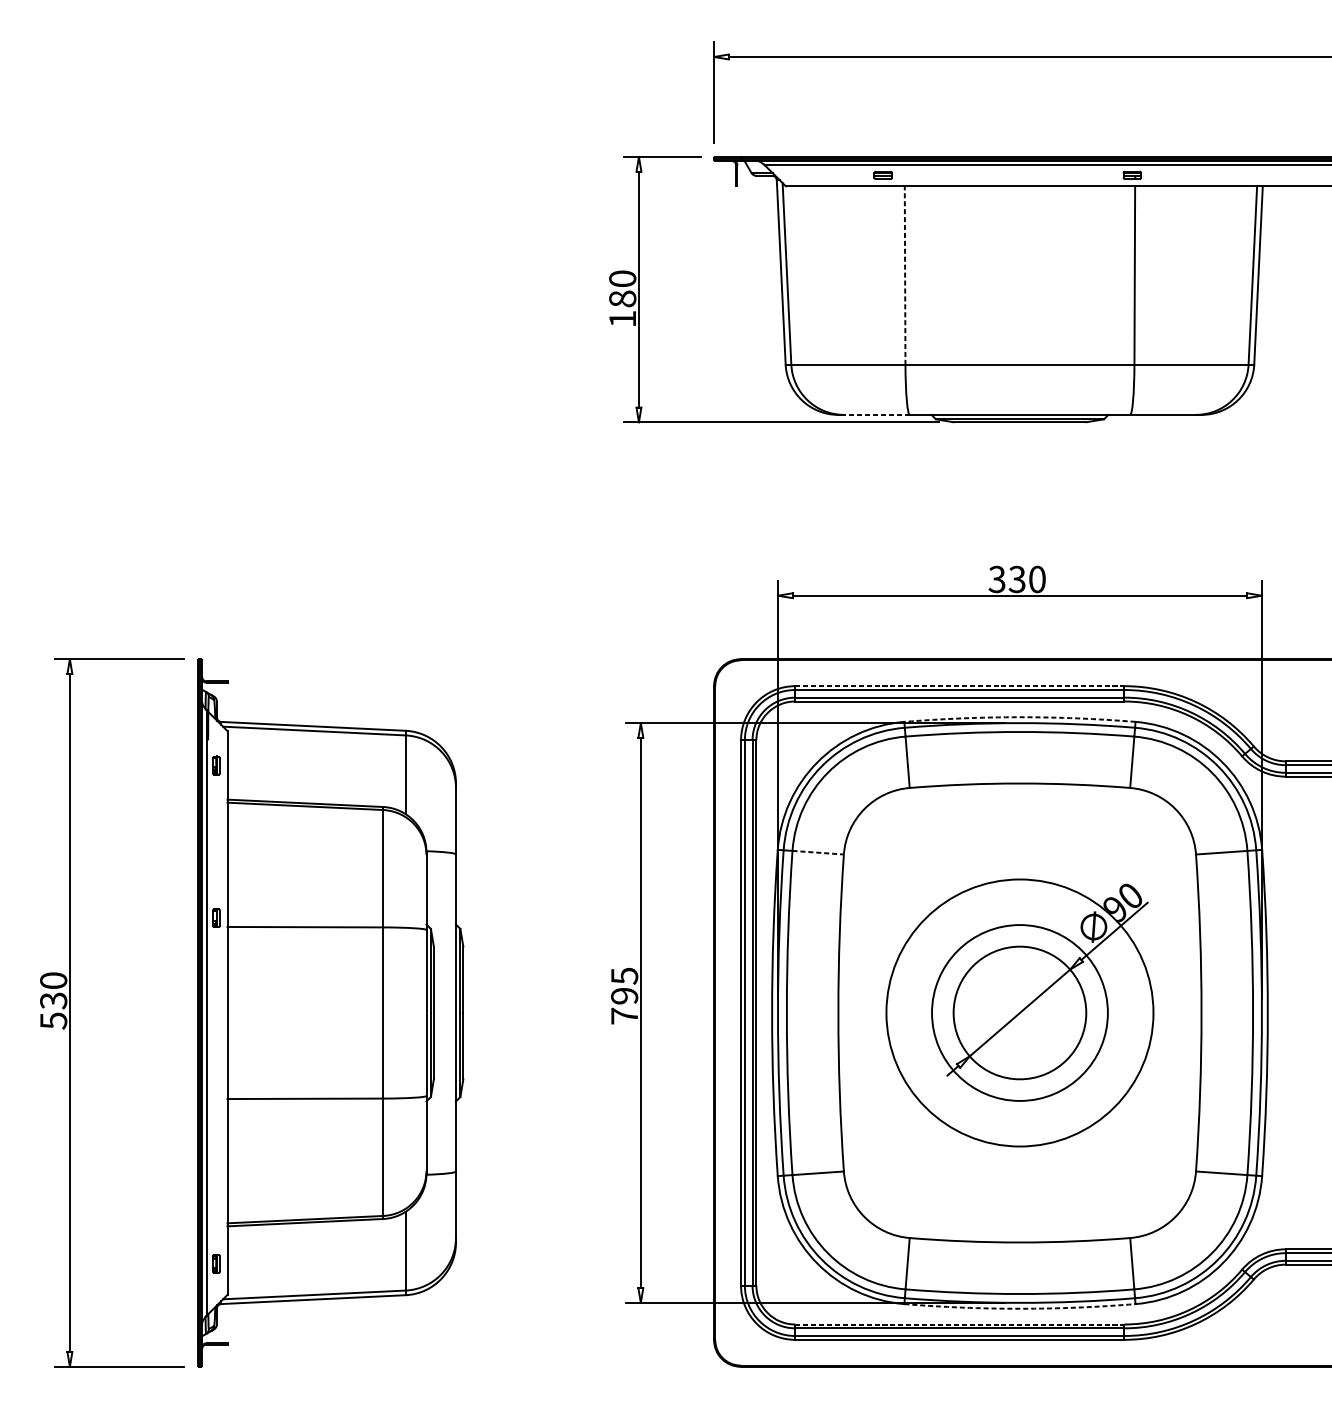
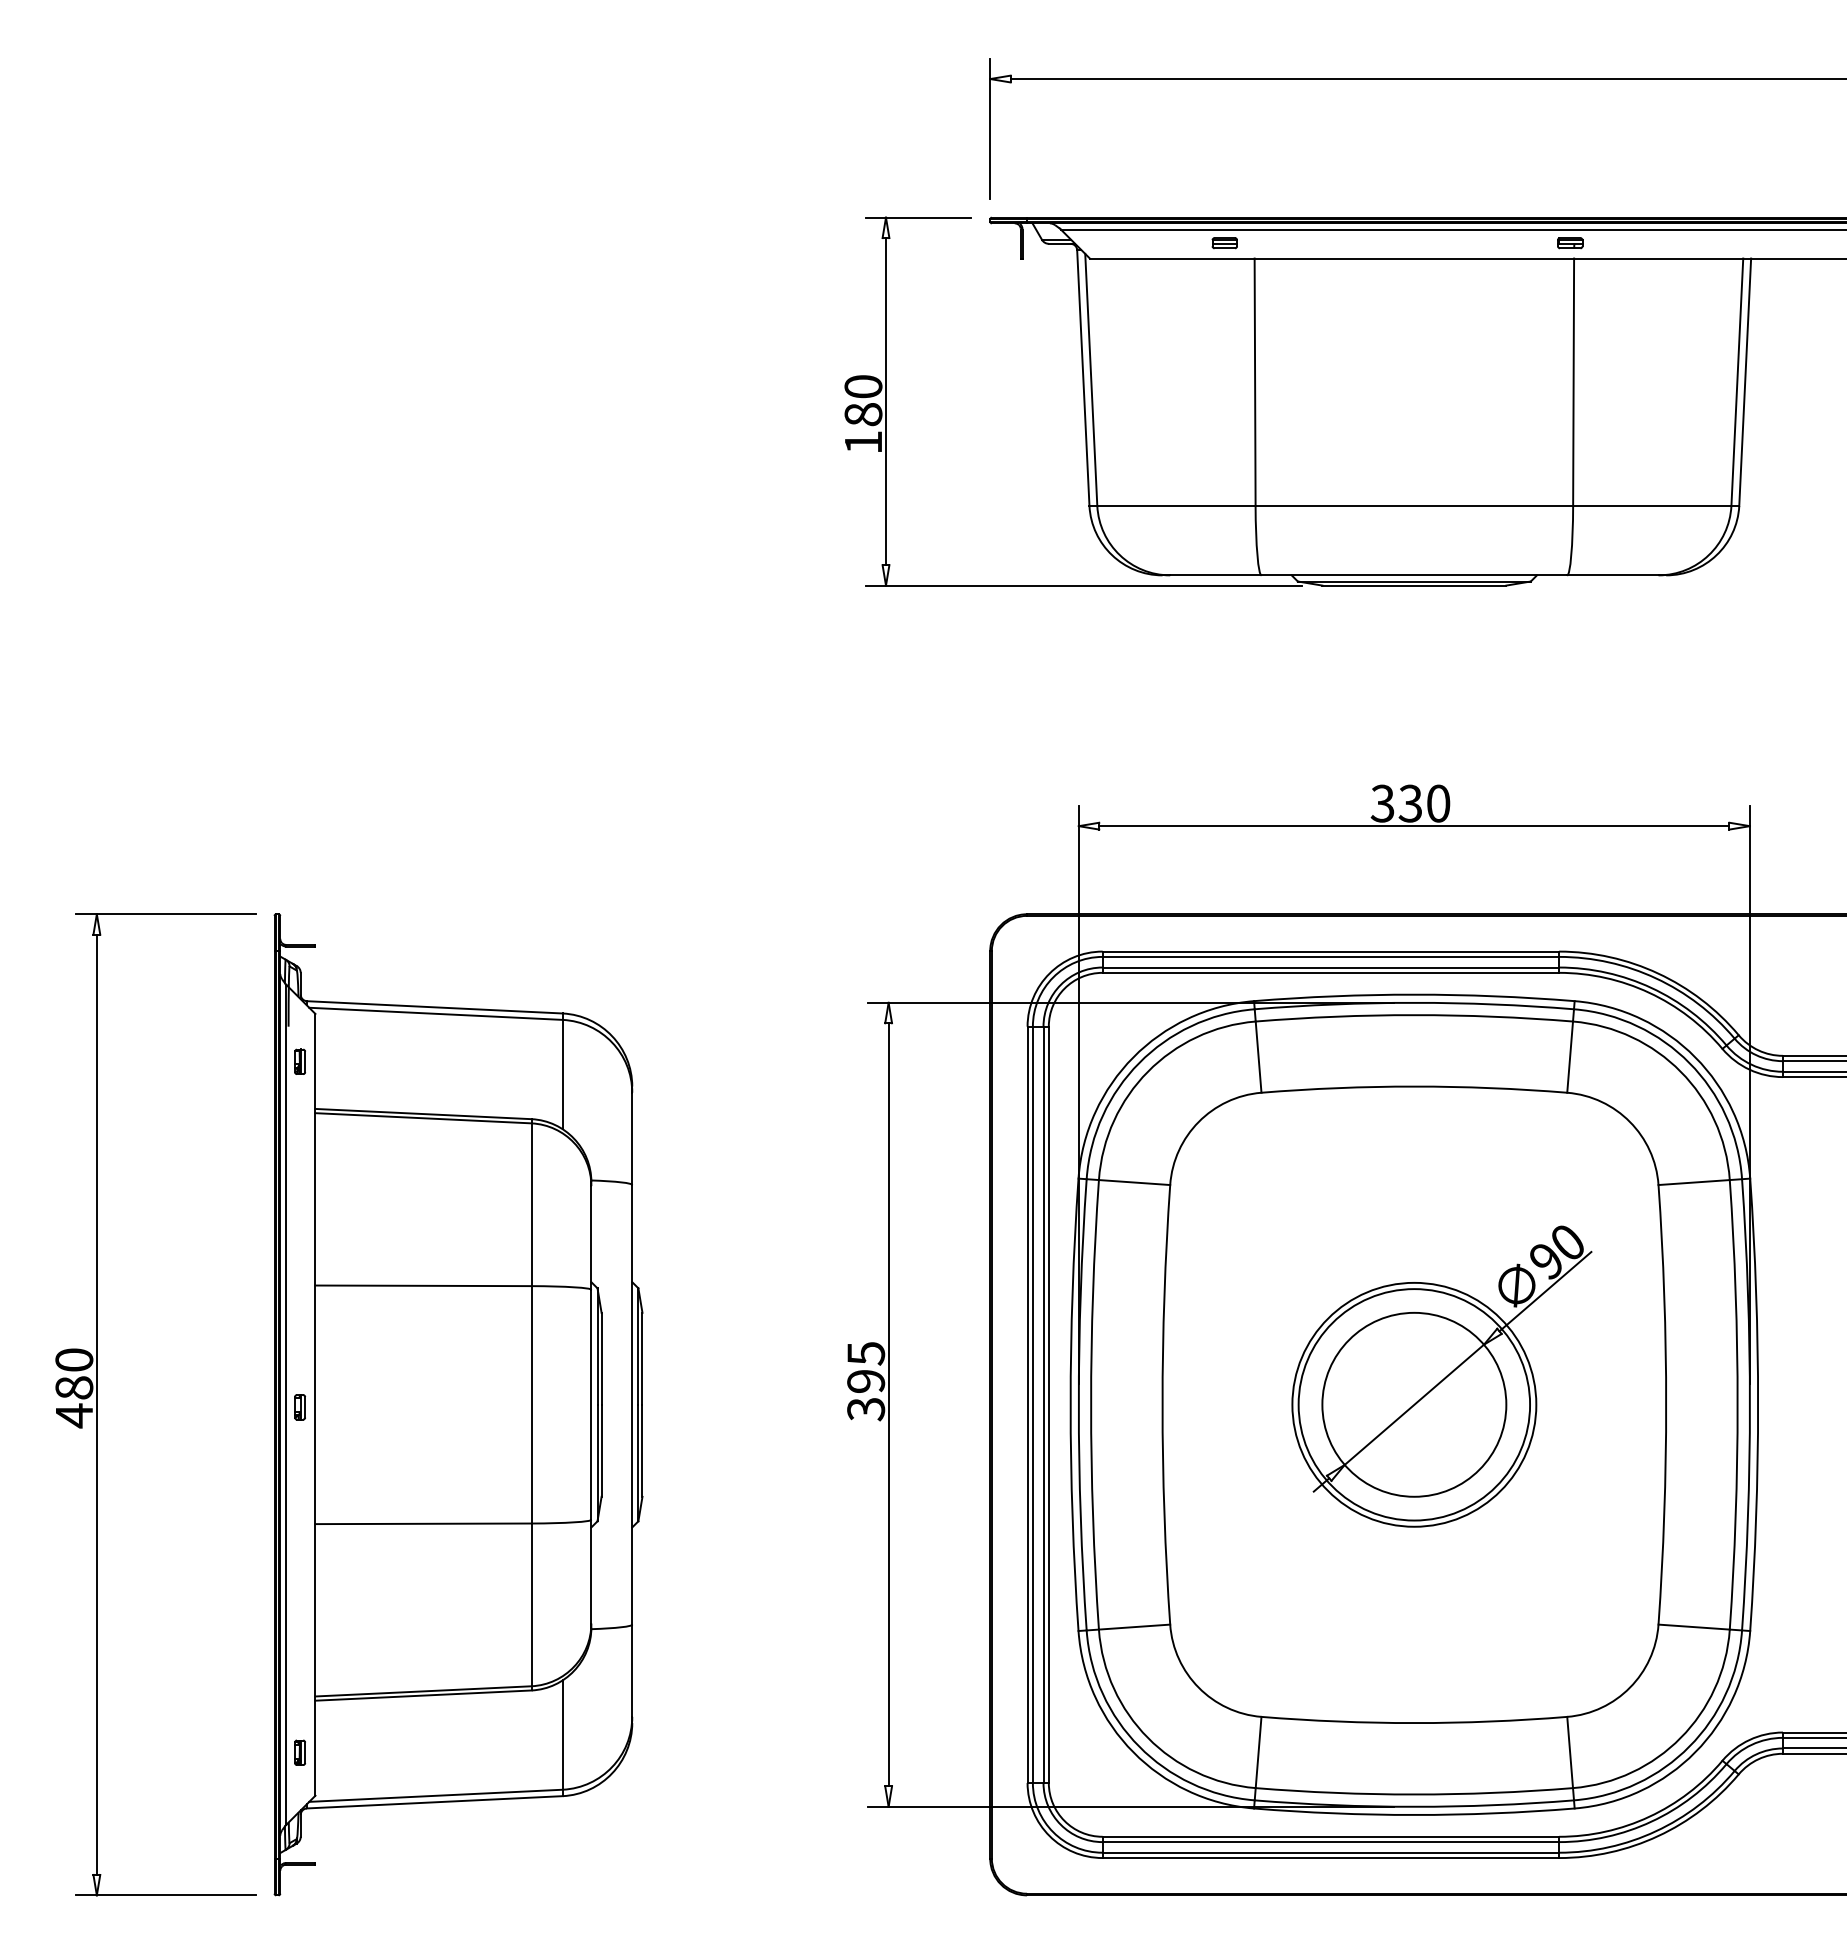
line: (905, 275) -> (1255, 382), dashed -> solid
line: (876, 414) -> (1215, 575), dashed -> solid
line: (960, 686) -> (1331, 951), dashed -> solid
arc: (1020, 717) -> (1414, 994), dashed -> solid
line: (818, 852) -> (1134, 1182), dashed -> solid
part: (216, 918) -> (299, 1407), moved
text: (53, 1011) -> (74, 1402), 530 -> 480
circle: (1020, 1012) -> (1414, 1404), size x0.62
text: (624, 1016) -> (866, 1409), 795 -> 395
arc: (1020, 1308) -> (1414, 1814), dashed -> solid
line: (960, 1324) -> (1331, 1836), dashed -> solid

